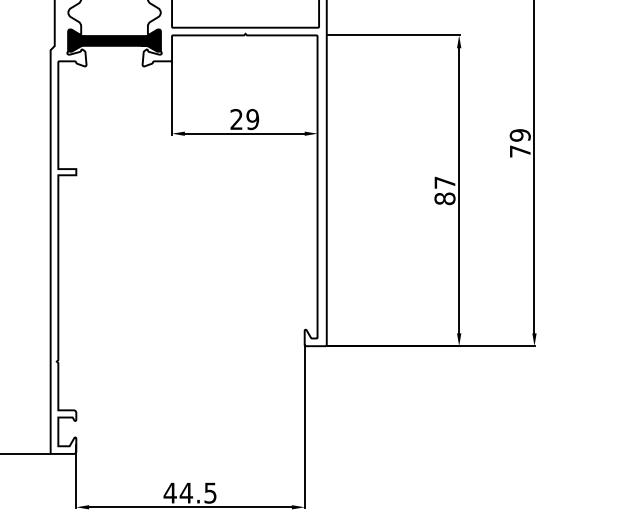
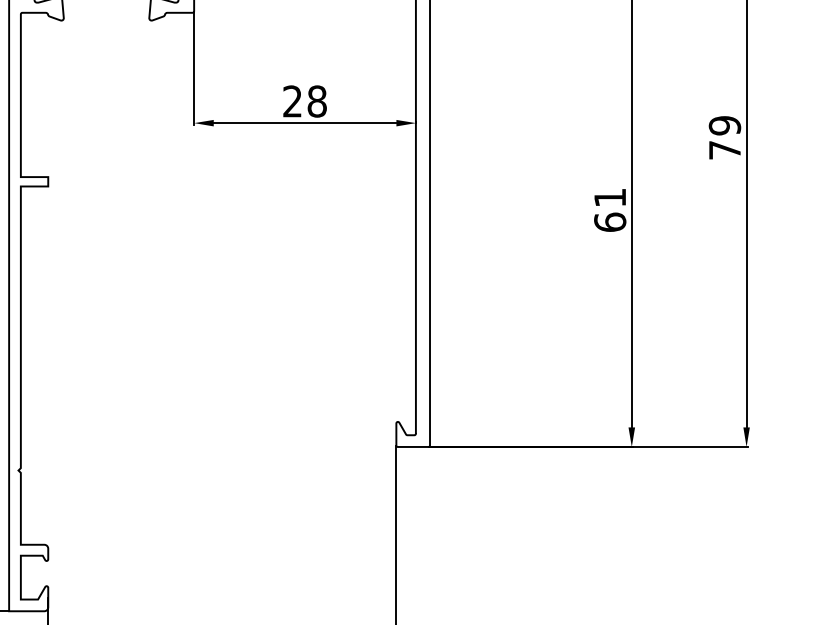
text: (252, 119) -> (316, 101), 29 -> 28
text: (444, 190) -> (609, 209), 87 -> 61

